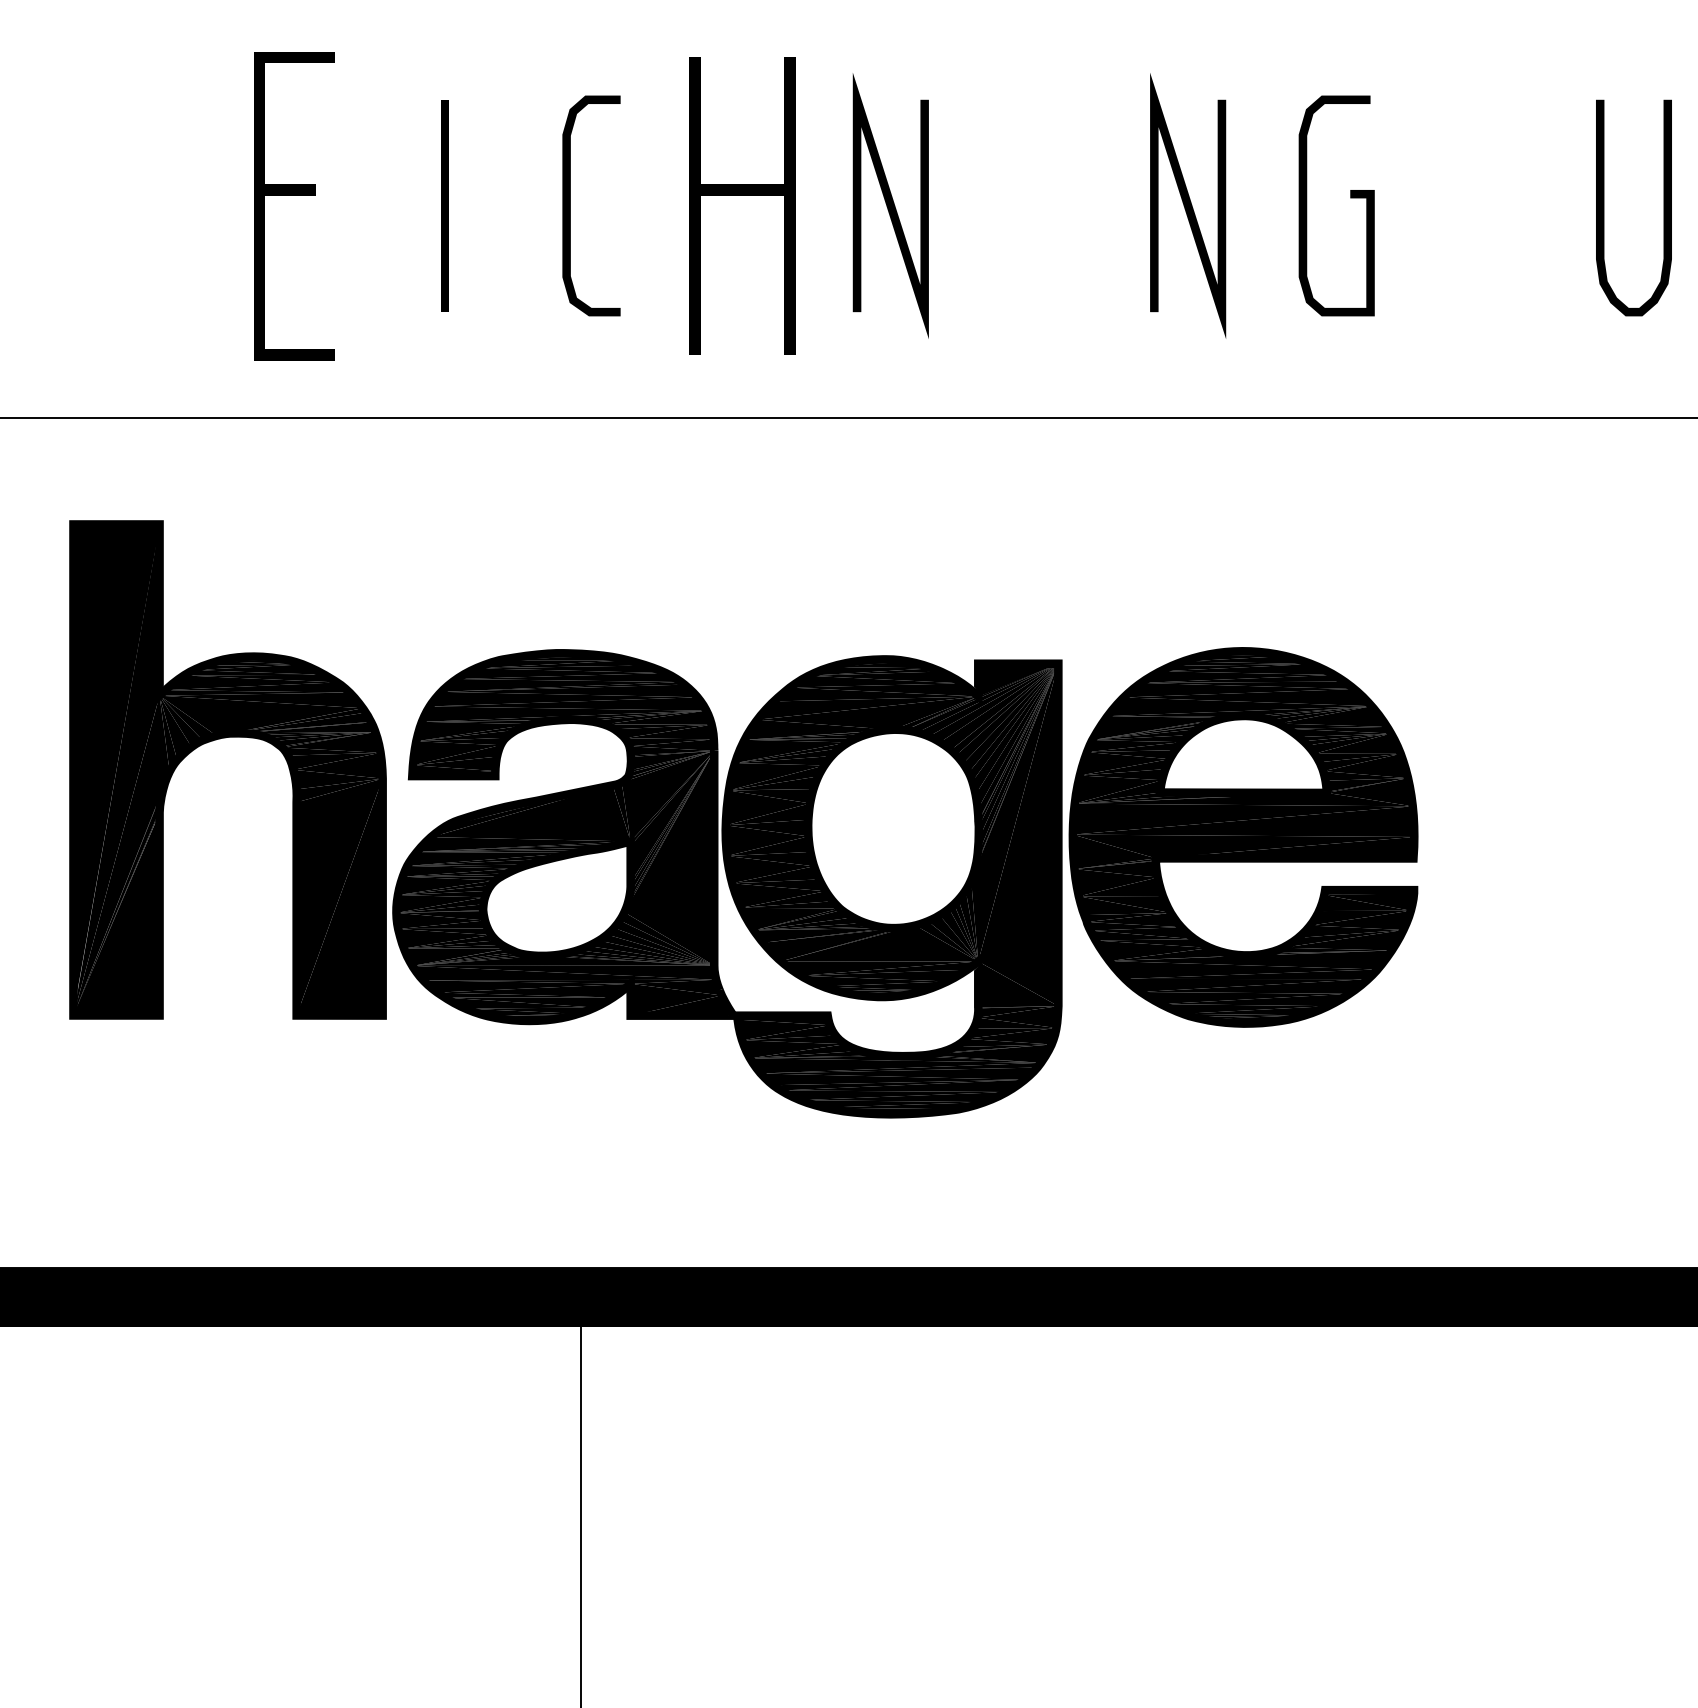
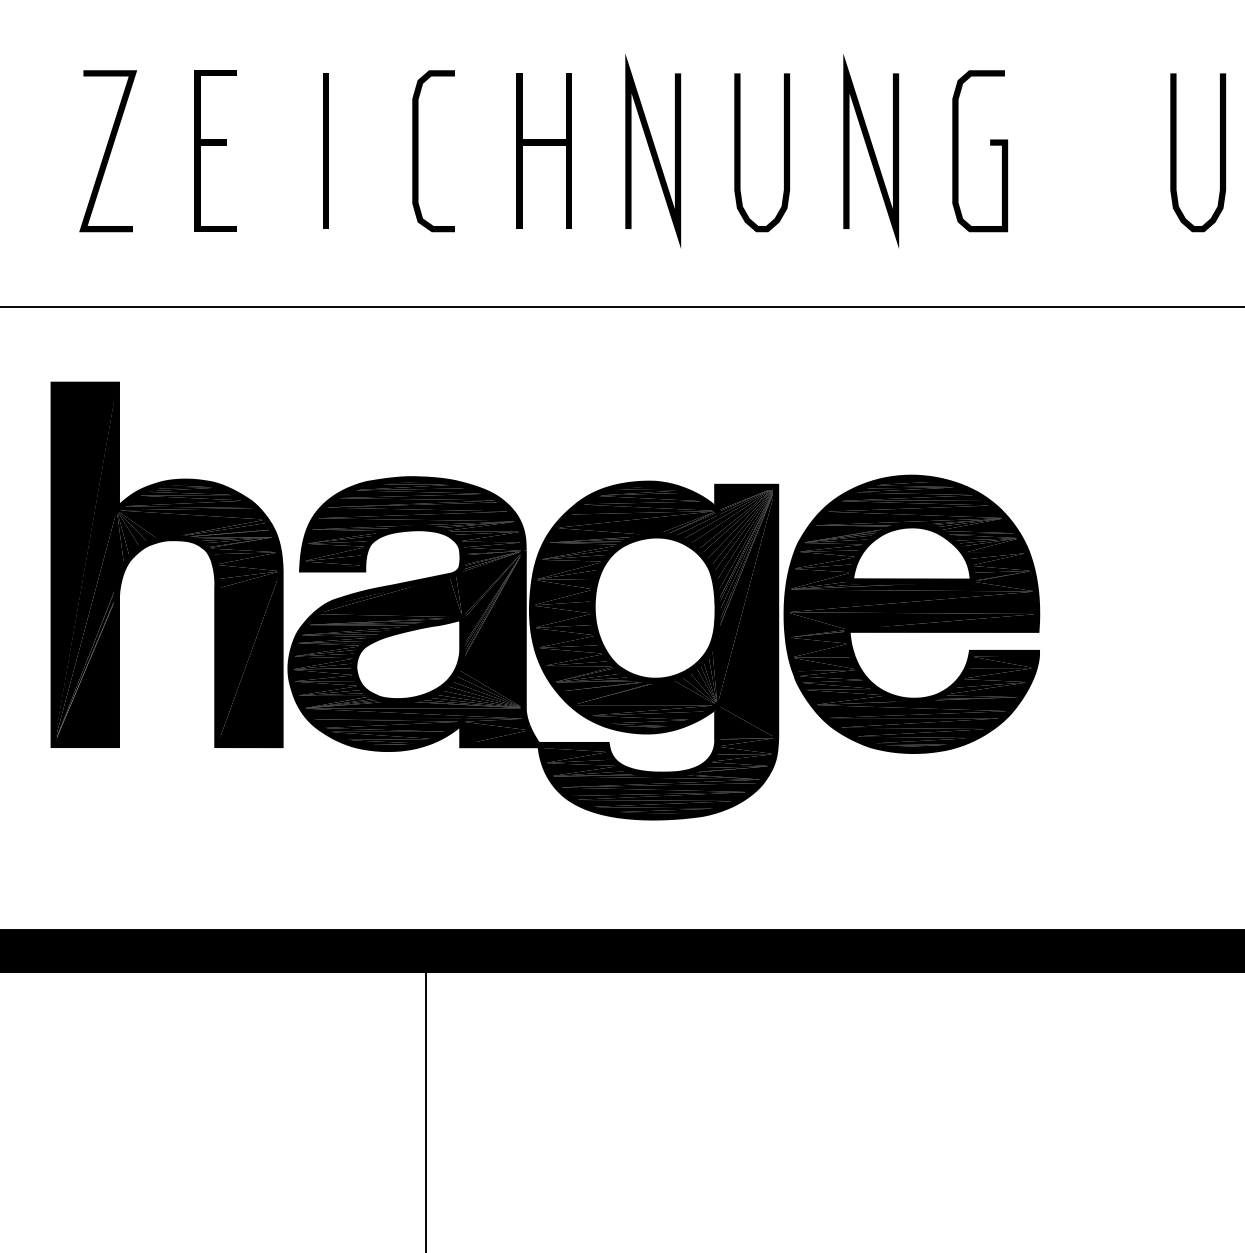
part: (294, 204) -> (215, 150), size x0.71
part: (741, 204) -> (543, 150), size x0.71
line: (146, 206) -> (107, 151), added
curve: (1009, 207) -> (740, 152), added

